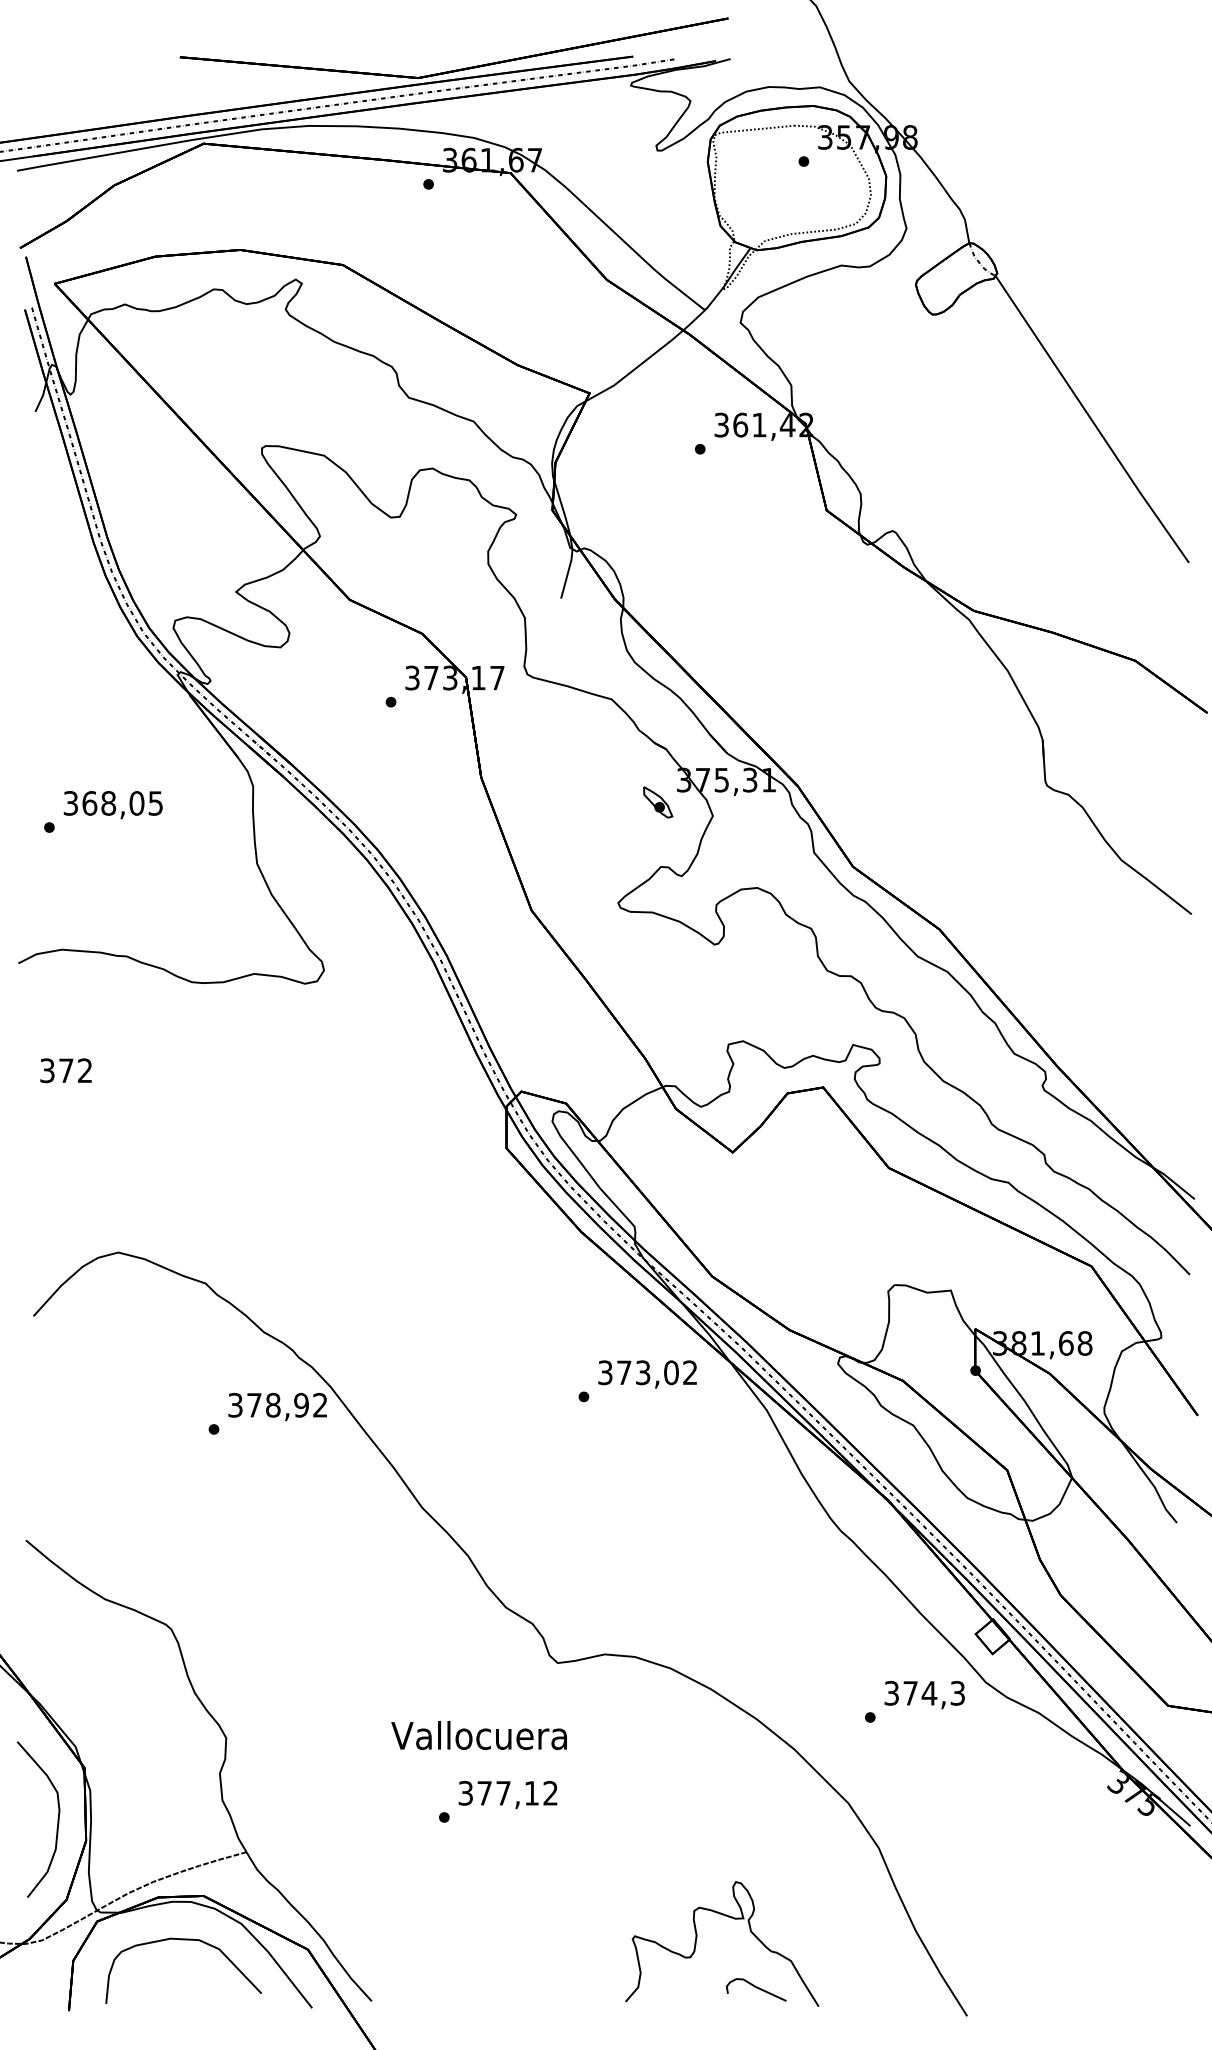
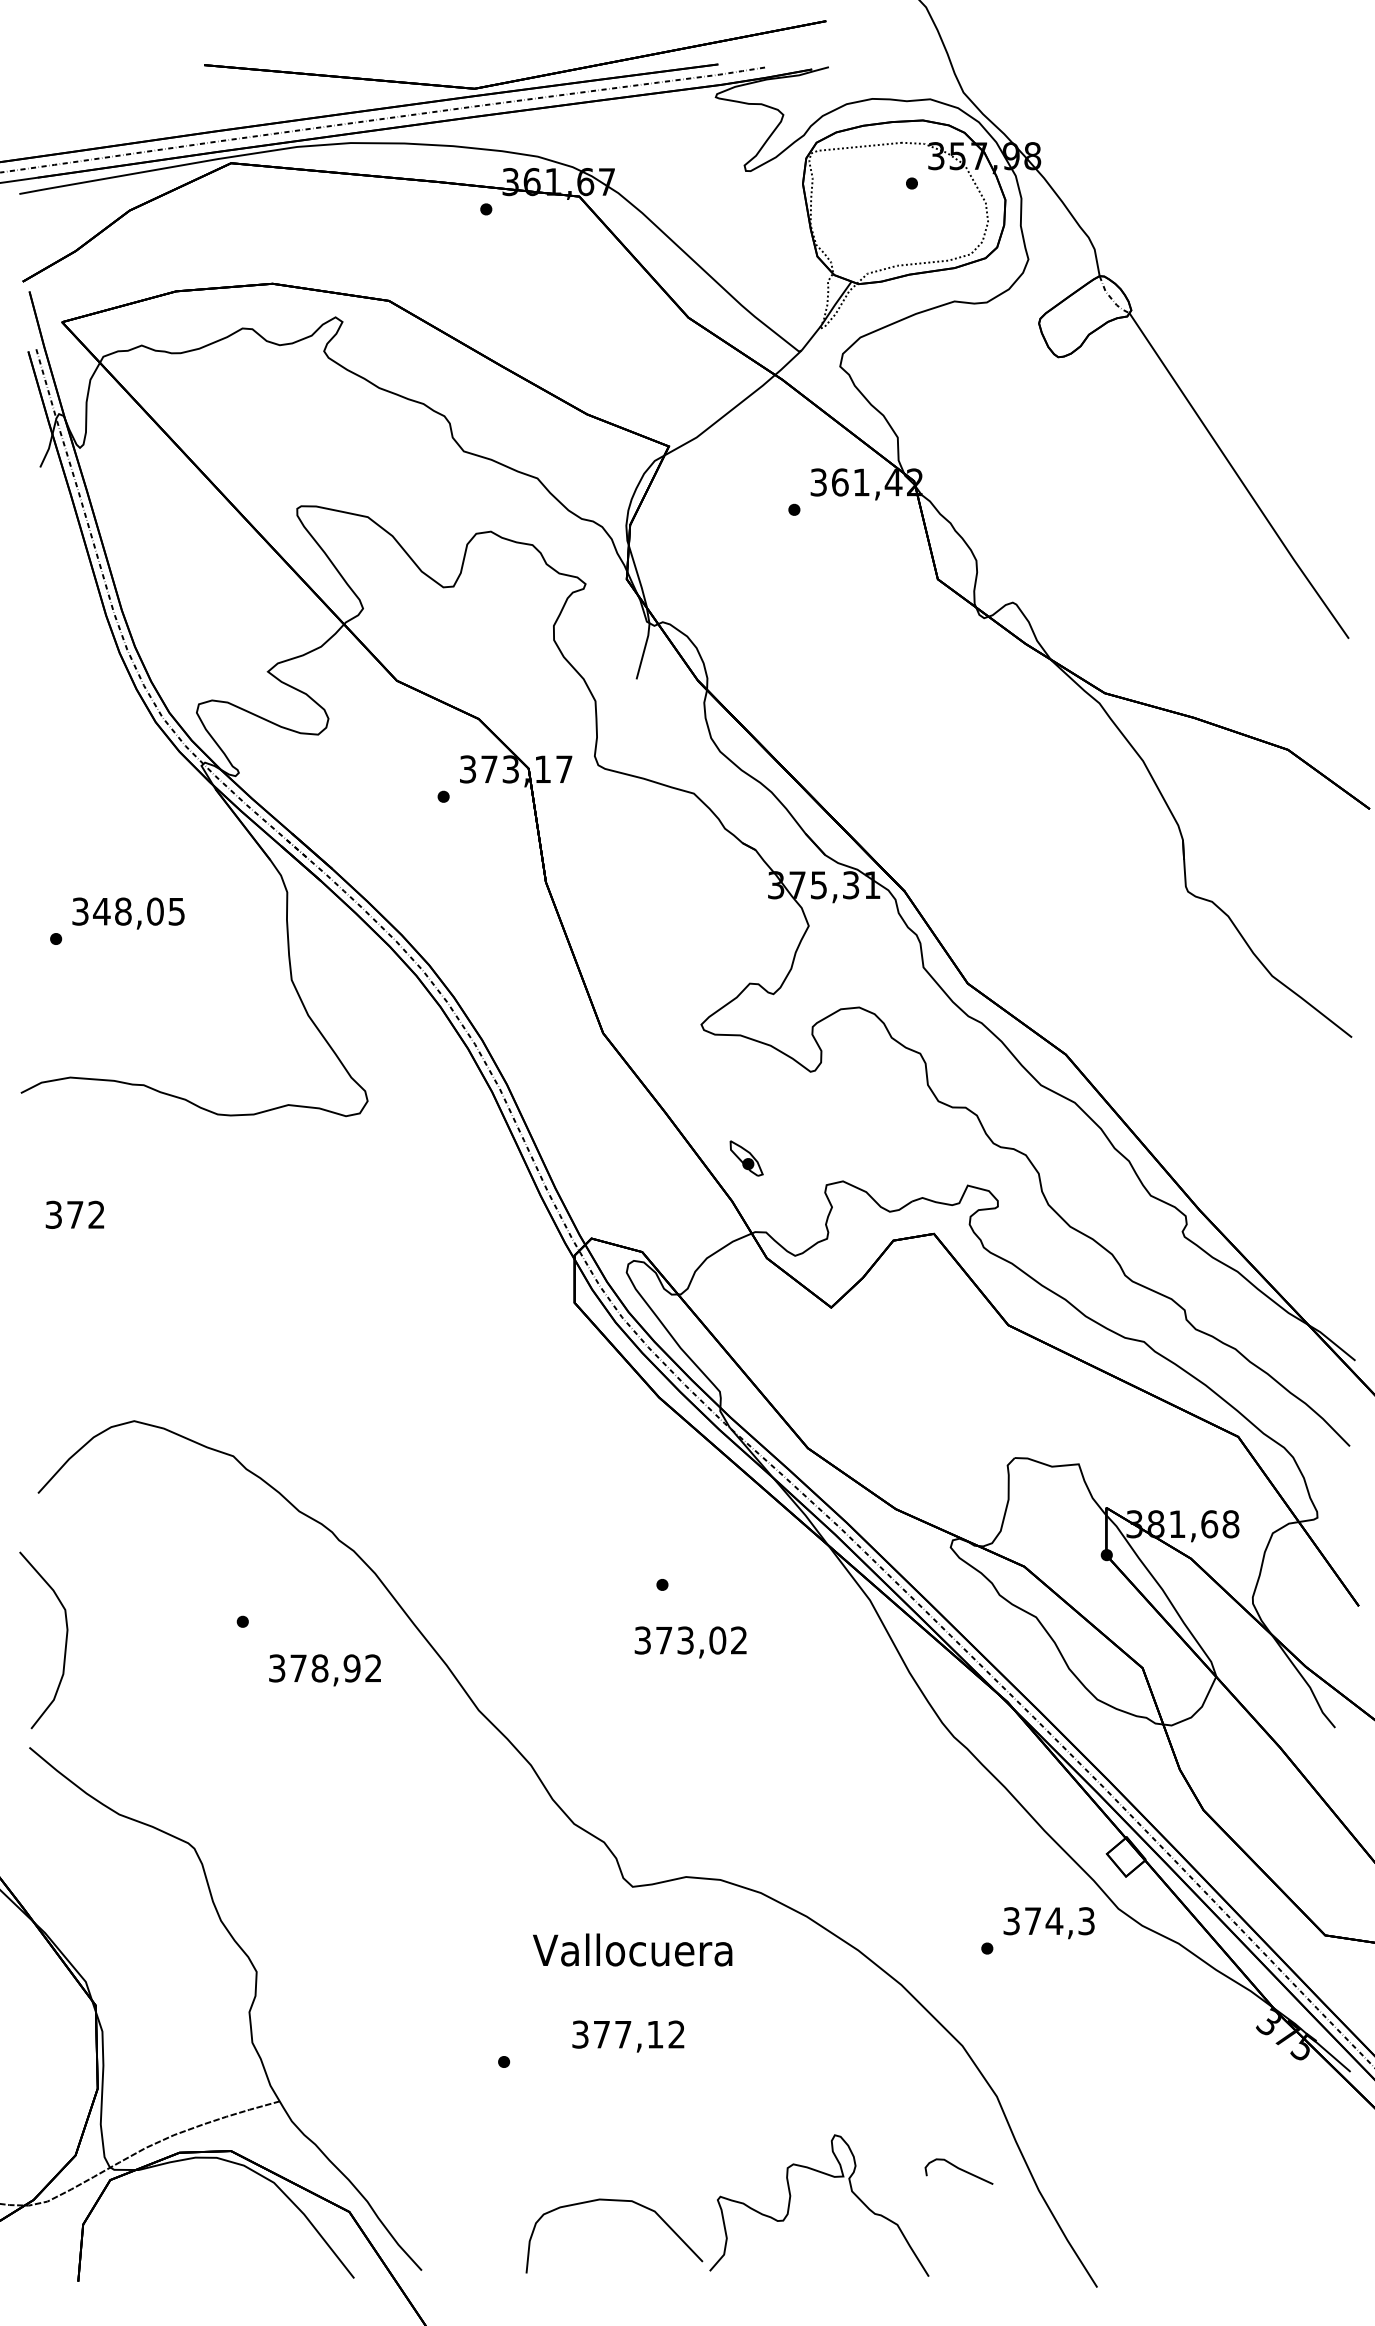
part: (658, 802) -> (746, 1158), moved
text: (89, 803) -> (101, 911), 368,05 -> 348,05
text: (647, 1374) -> (690, 1642), moved
text: (277, 1407) -> (324, 1670), moved
text: (479, 1735) -> (632, 1949), moved
text: (508, 1794) -> (628, 2036), moved
curve: (57, 1819) -> (65, 1640), moved
curve: (183, 1940) -> (614, 2201), moved
curve: (755, 1988) -> (958, 2169), moved

